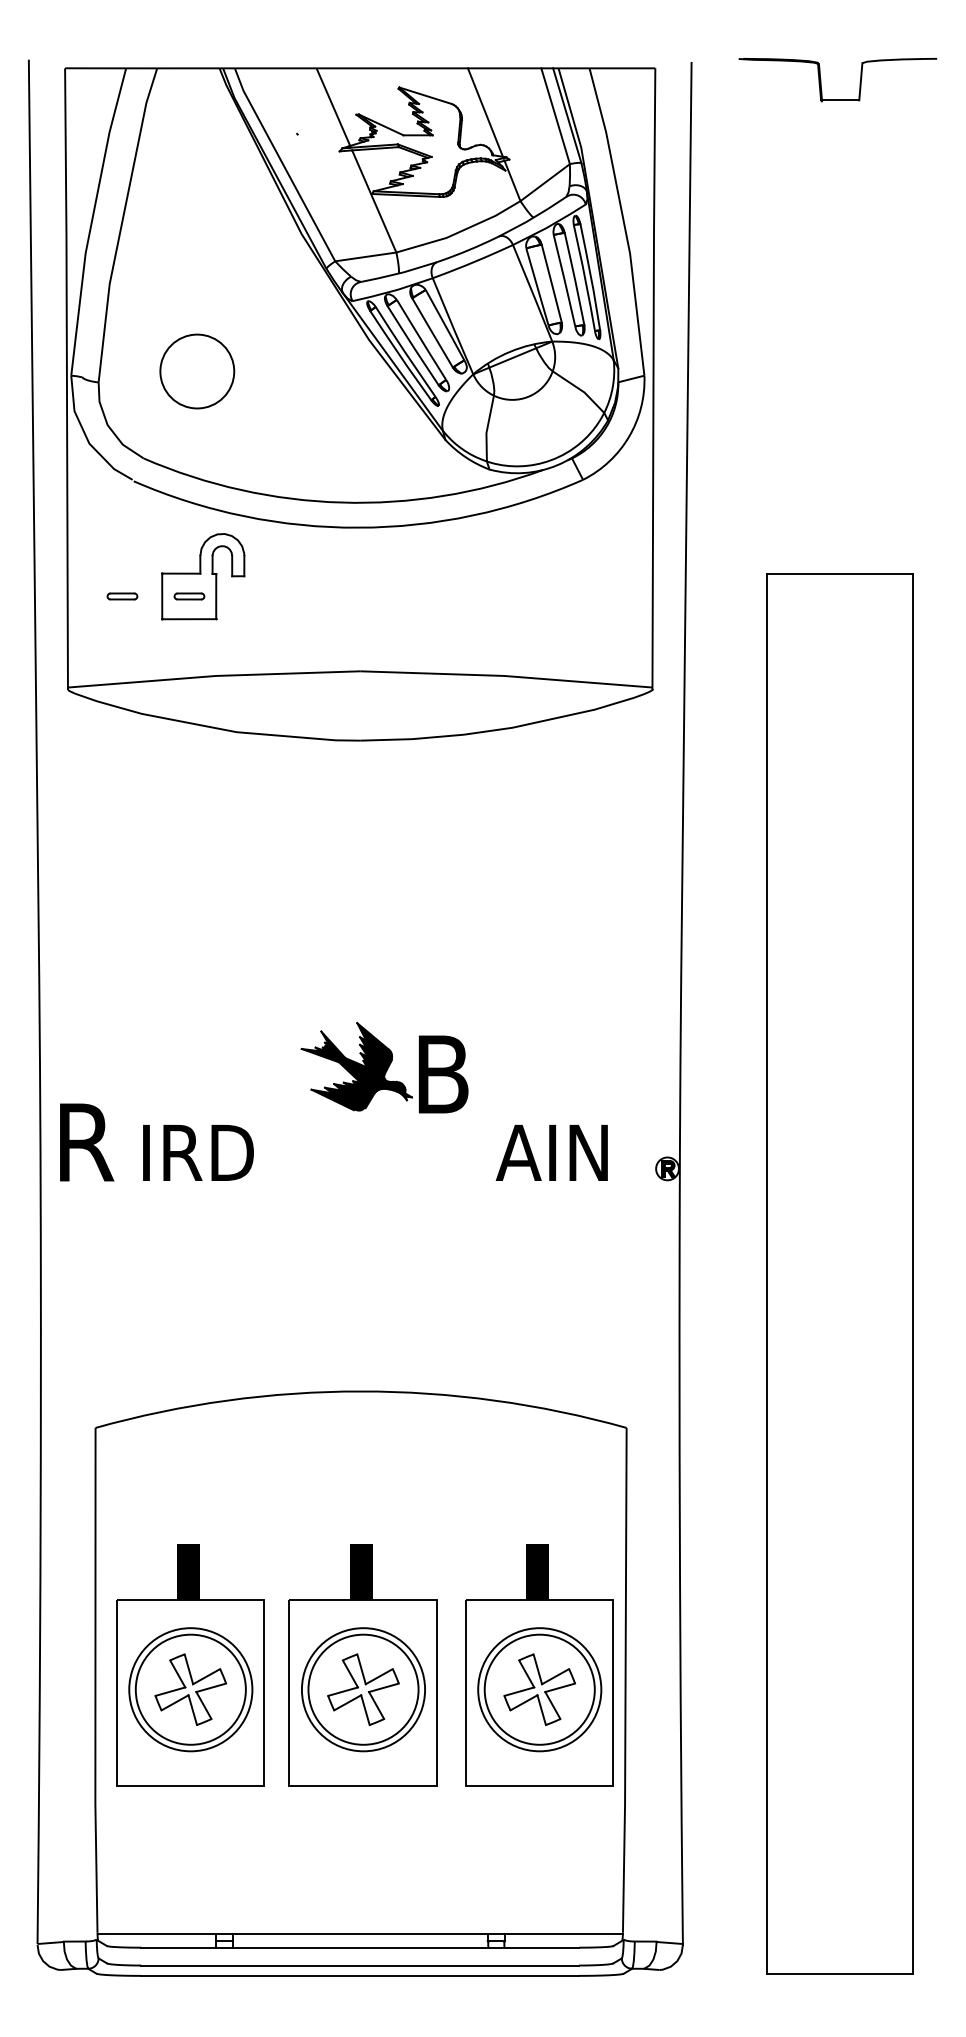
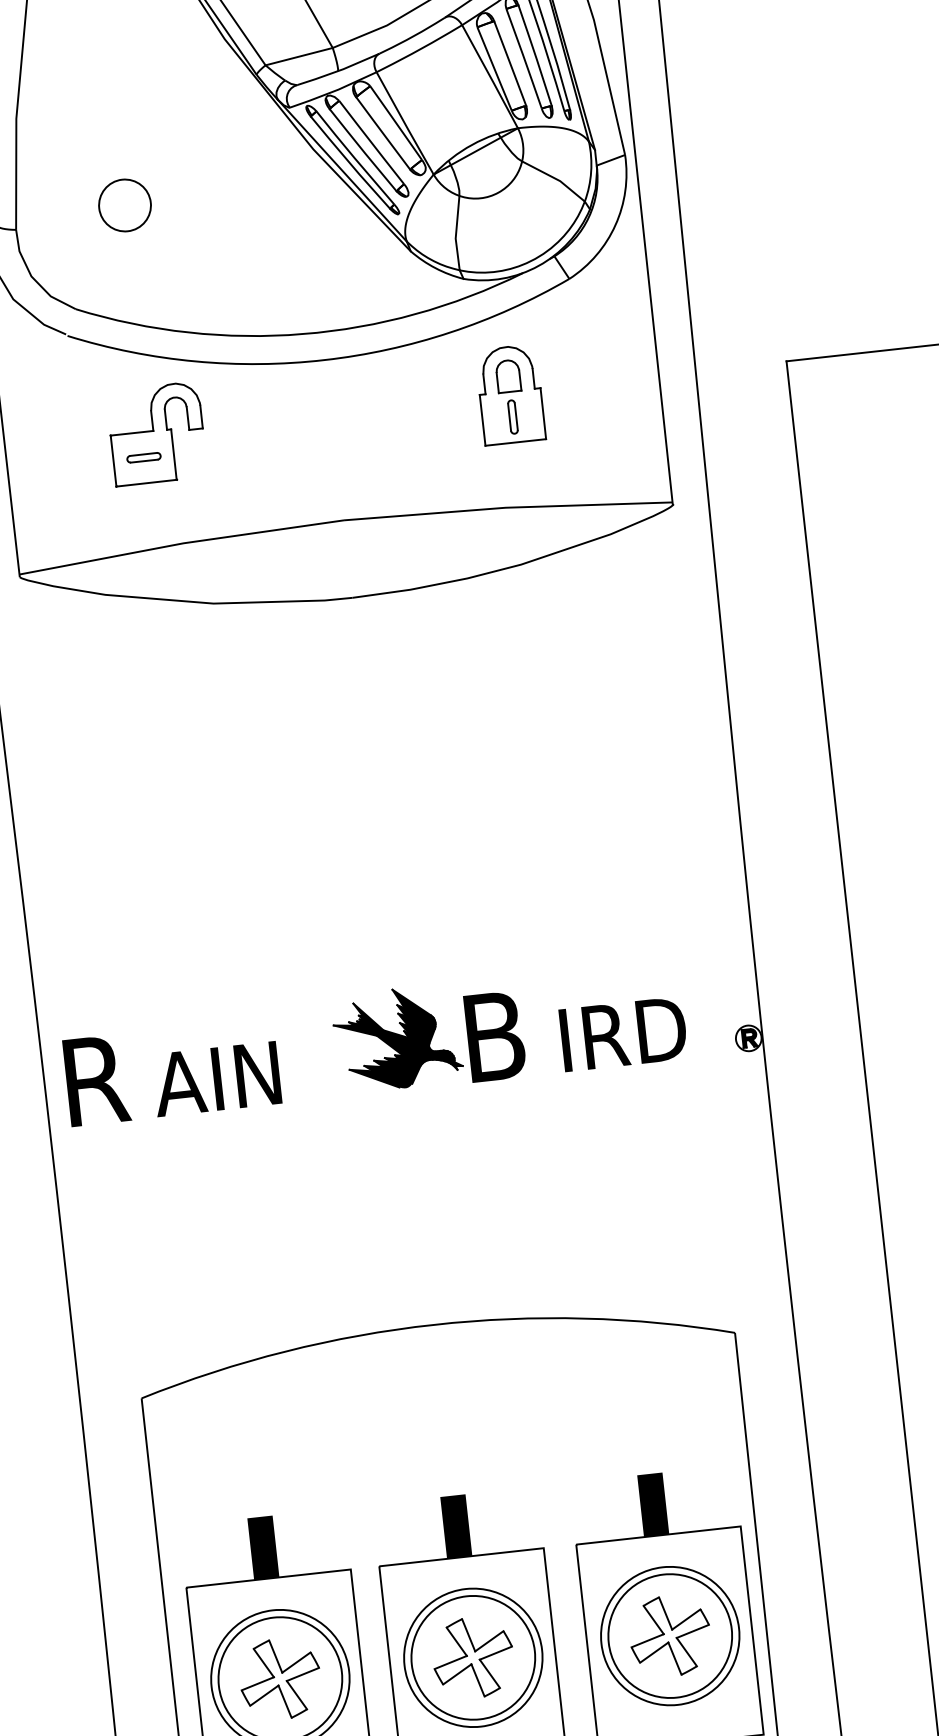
circle: (197, 371) -> (125, 205), size x0.62
part: (519, 576) -> (510, 394), added
part: (122, 596) -> (69, 466), removed
part: (384, 1067) -> (428, 1035), moved
text: (195, 1152) -> (219, 1078), IRD -> AIN
text: (553, 1152) -> (619, 1034), AIN -> IRD

